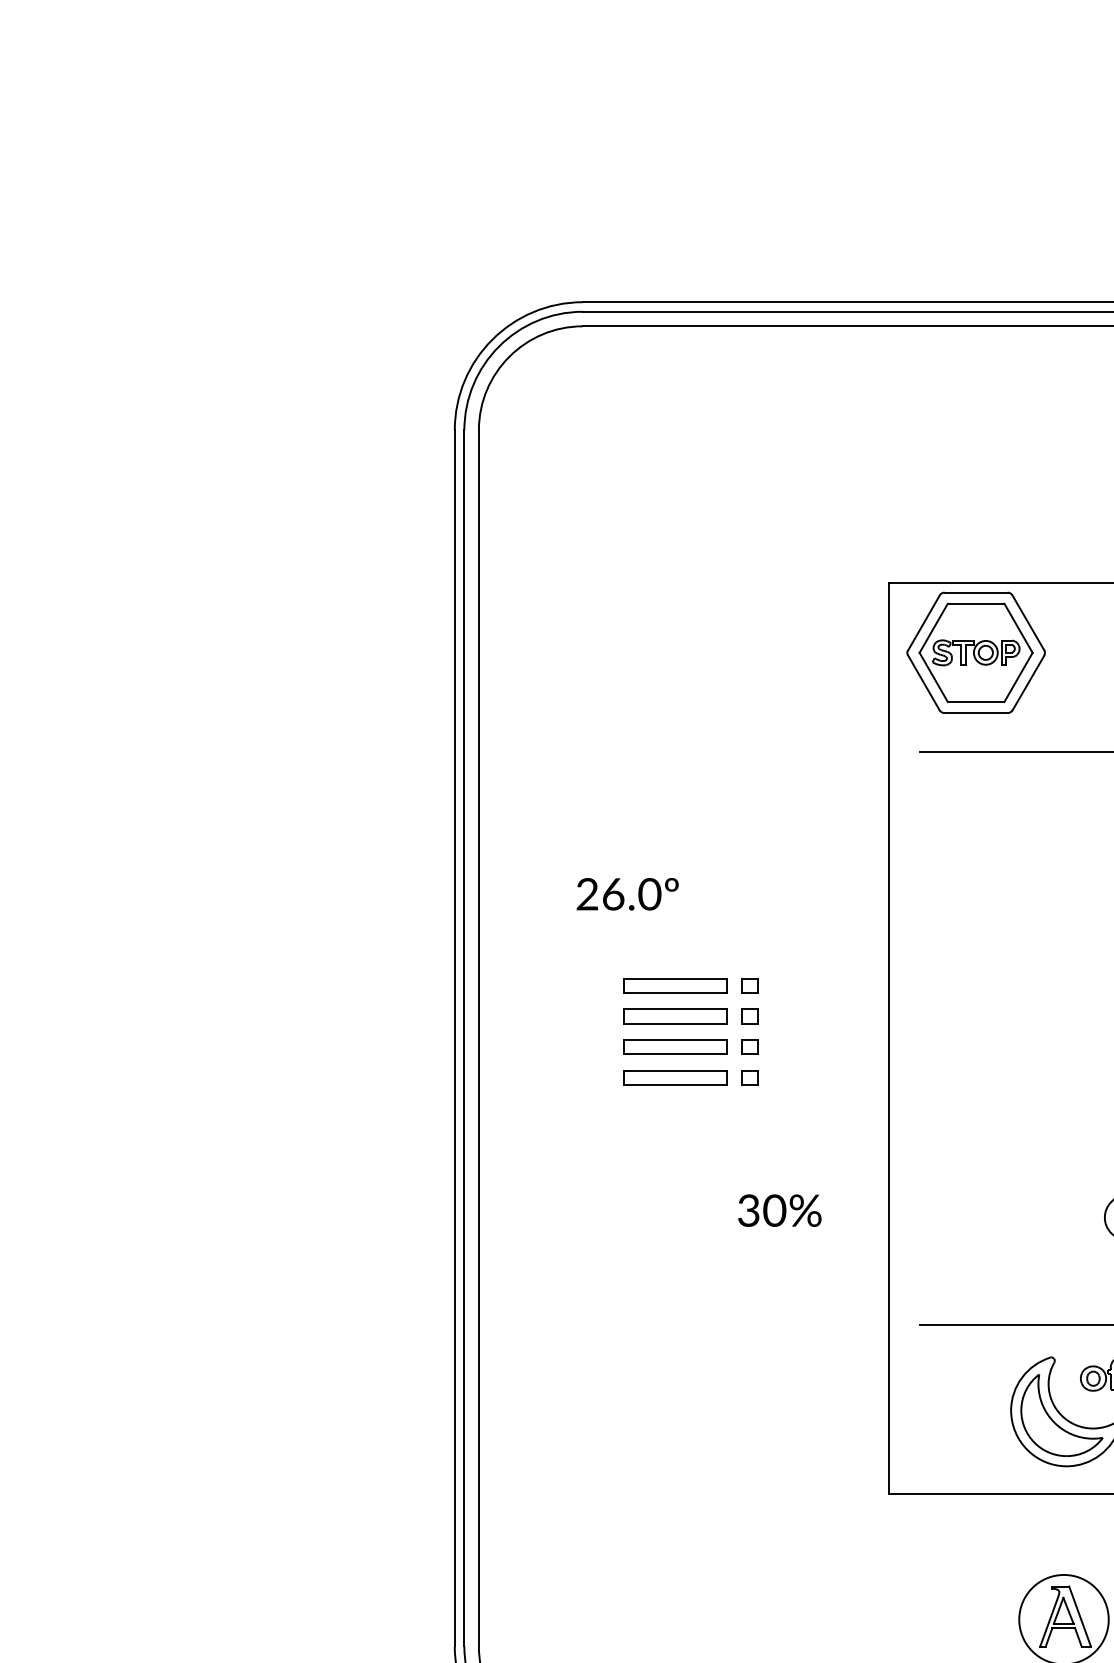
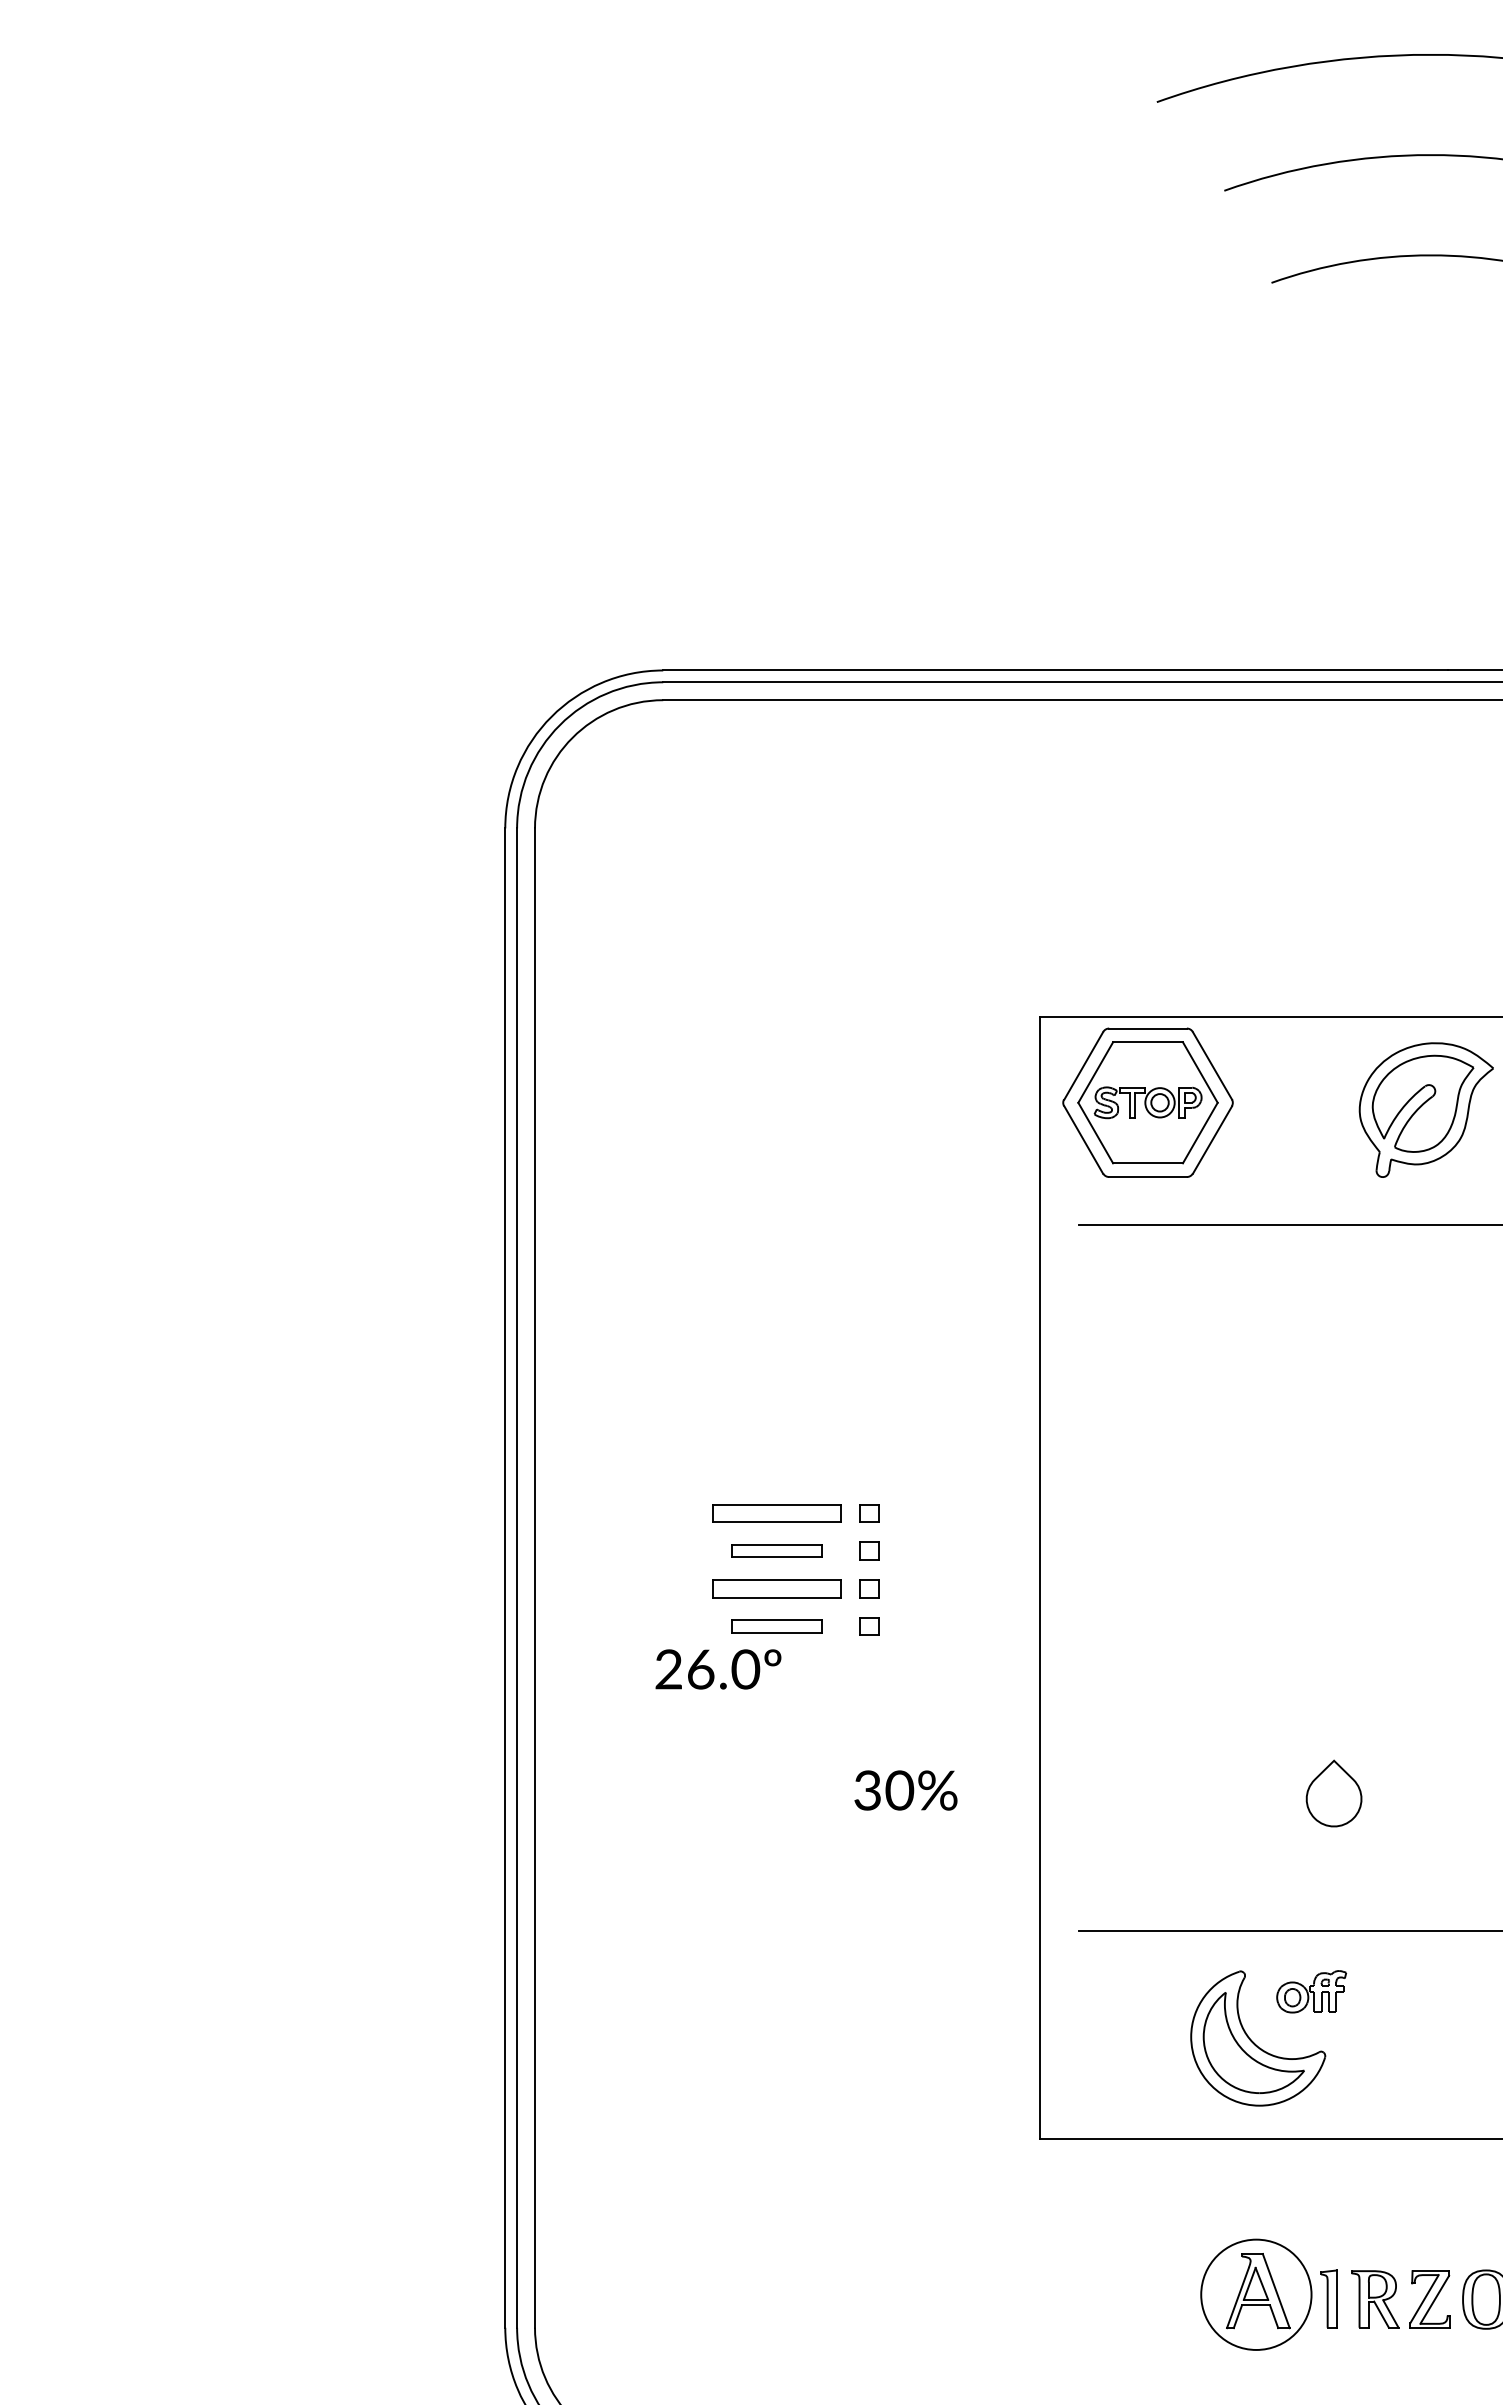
text: (627, 894) -> (718, 1669), moved
part: (674, 1015) -> (776, 1550), size x0.7
part: (674, 1077) -> (776, 1626), size x0.7

